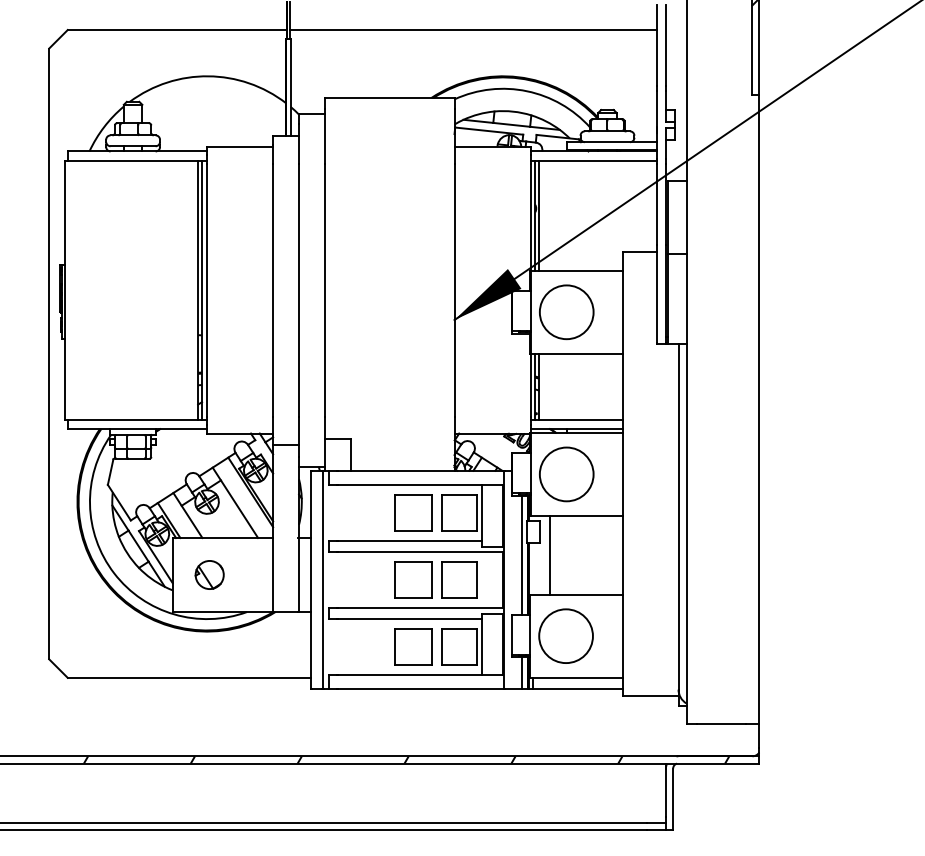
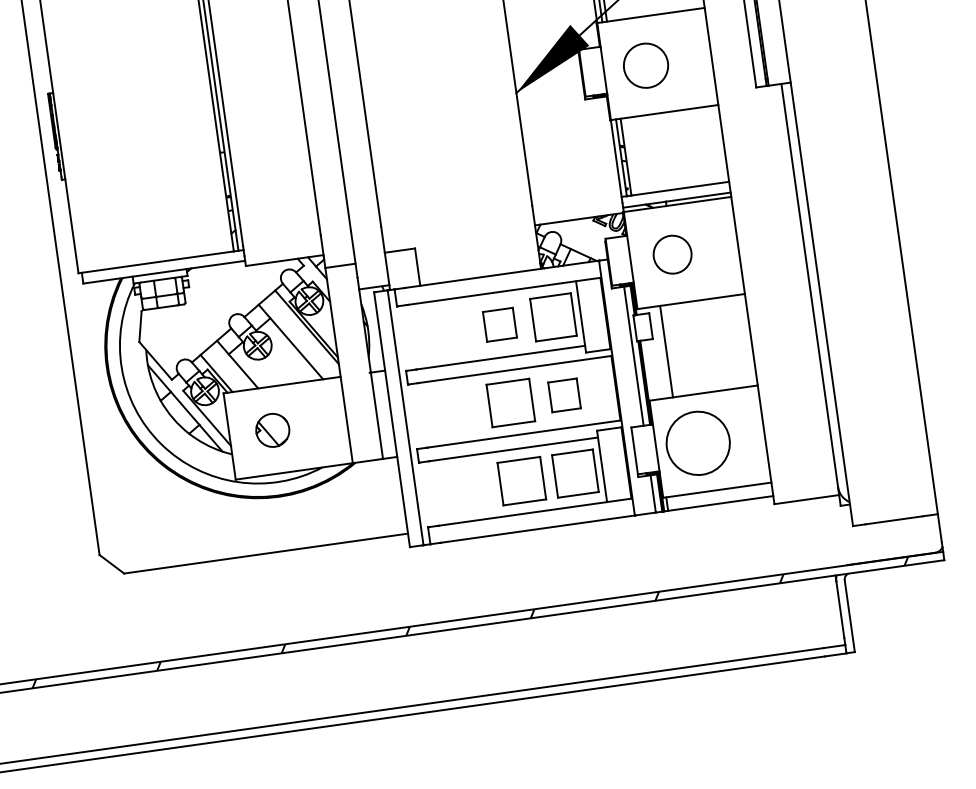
circle: (566, 312) -> (645, 65), size x0.7
circle: (566, 474) -> (672, 254), size x0.6
part: (413, 512) -> (500, 324), size x0.7
part: (459, 579) -> (564, 394), size x0.7

